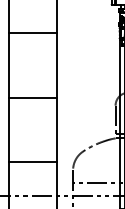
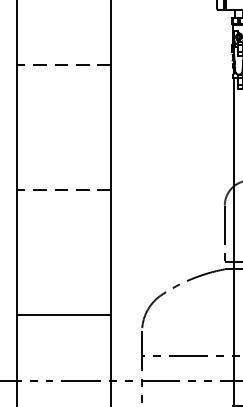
line: (32, 33) -> (63, 65), solid -> dashed
line: (32, 97) -> (63, 189), solid -> dashed

